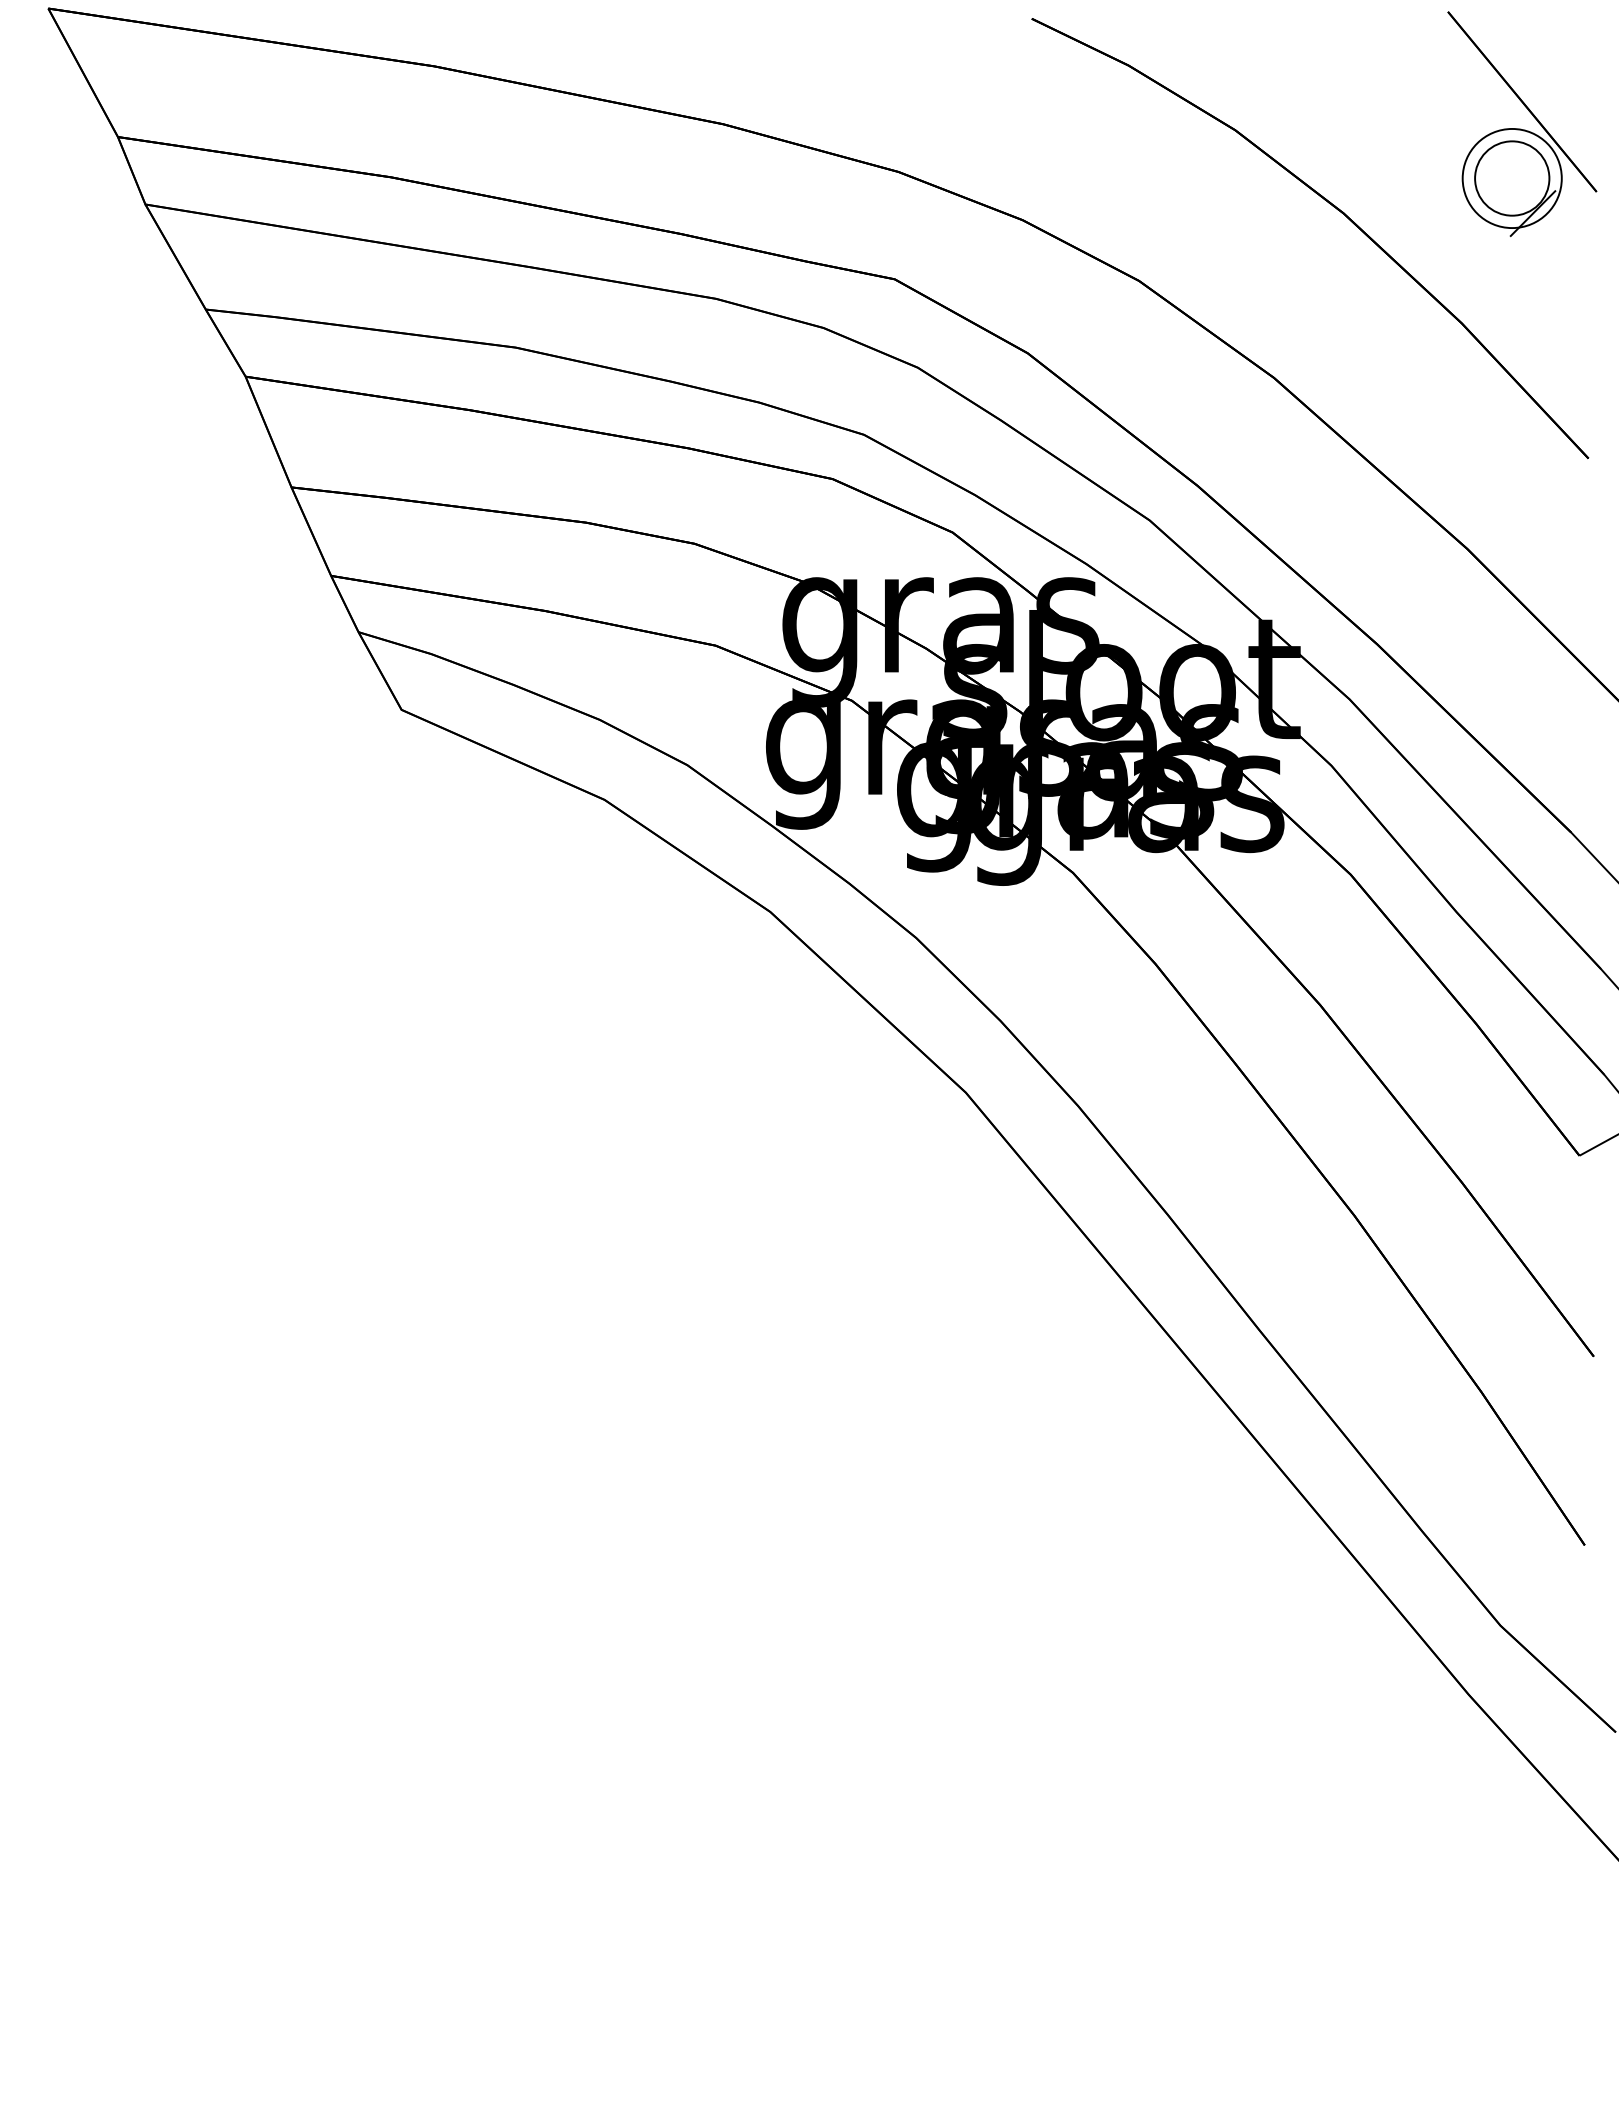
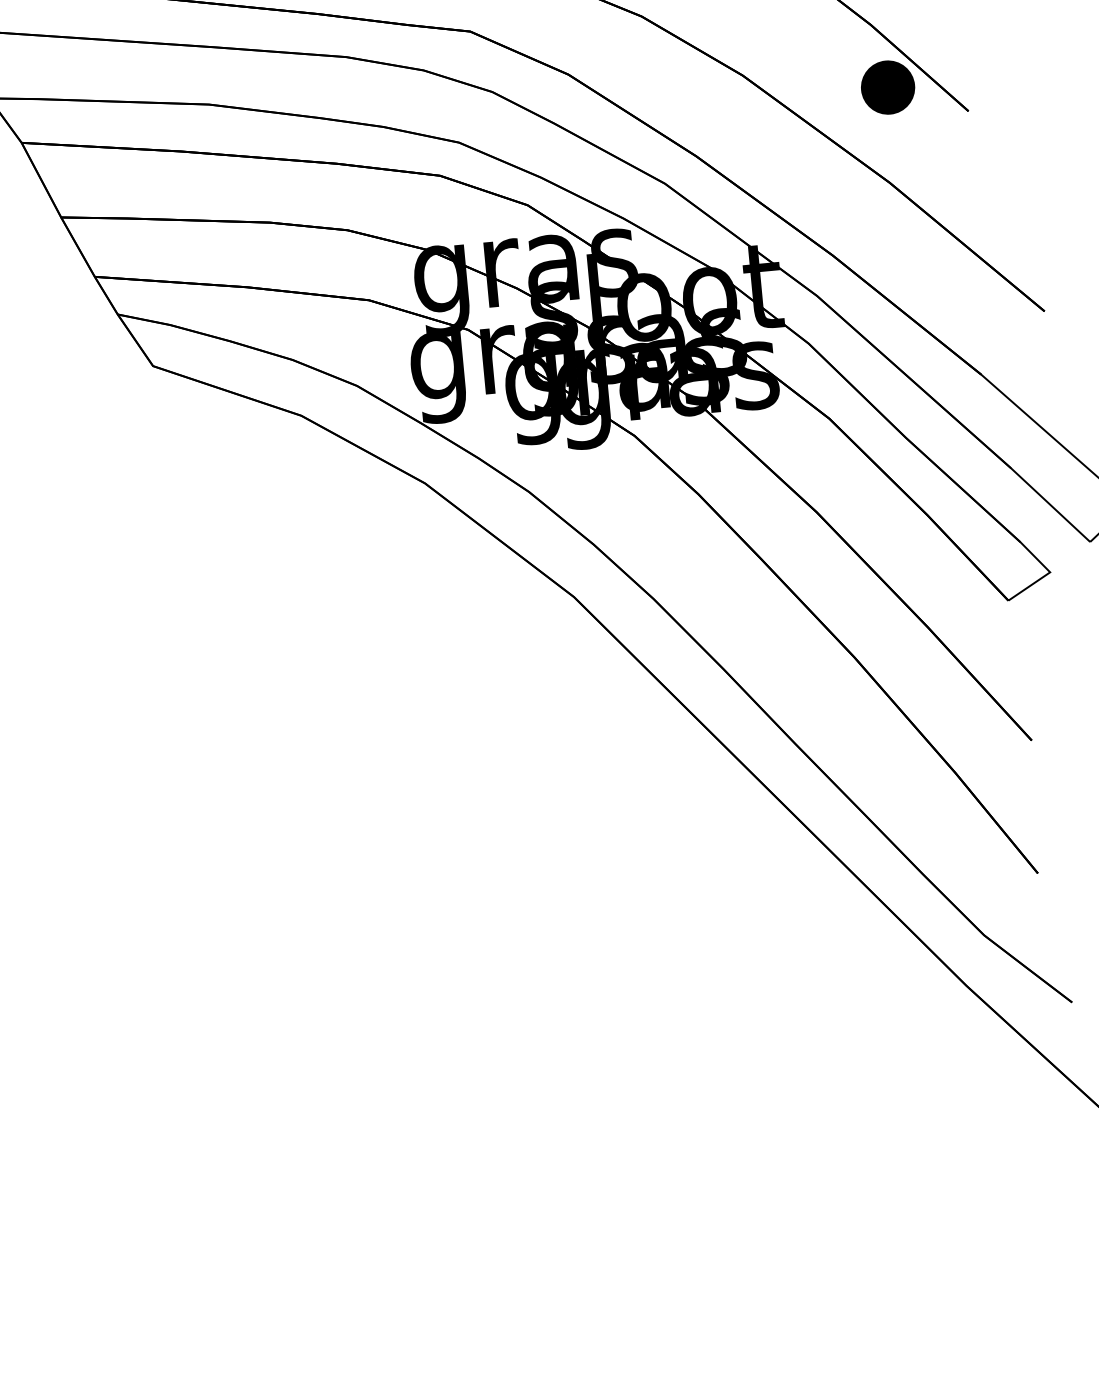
part: (1477, 414) -> (887, 87), added

